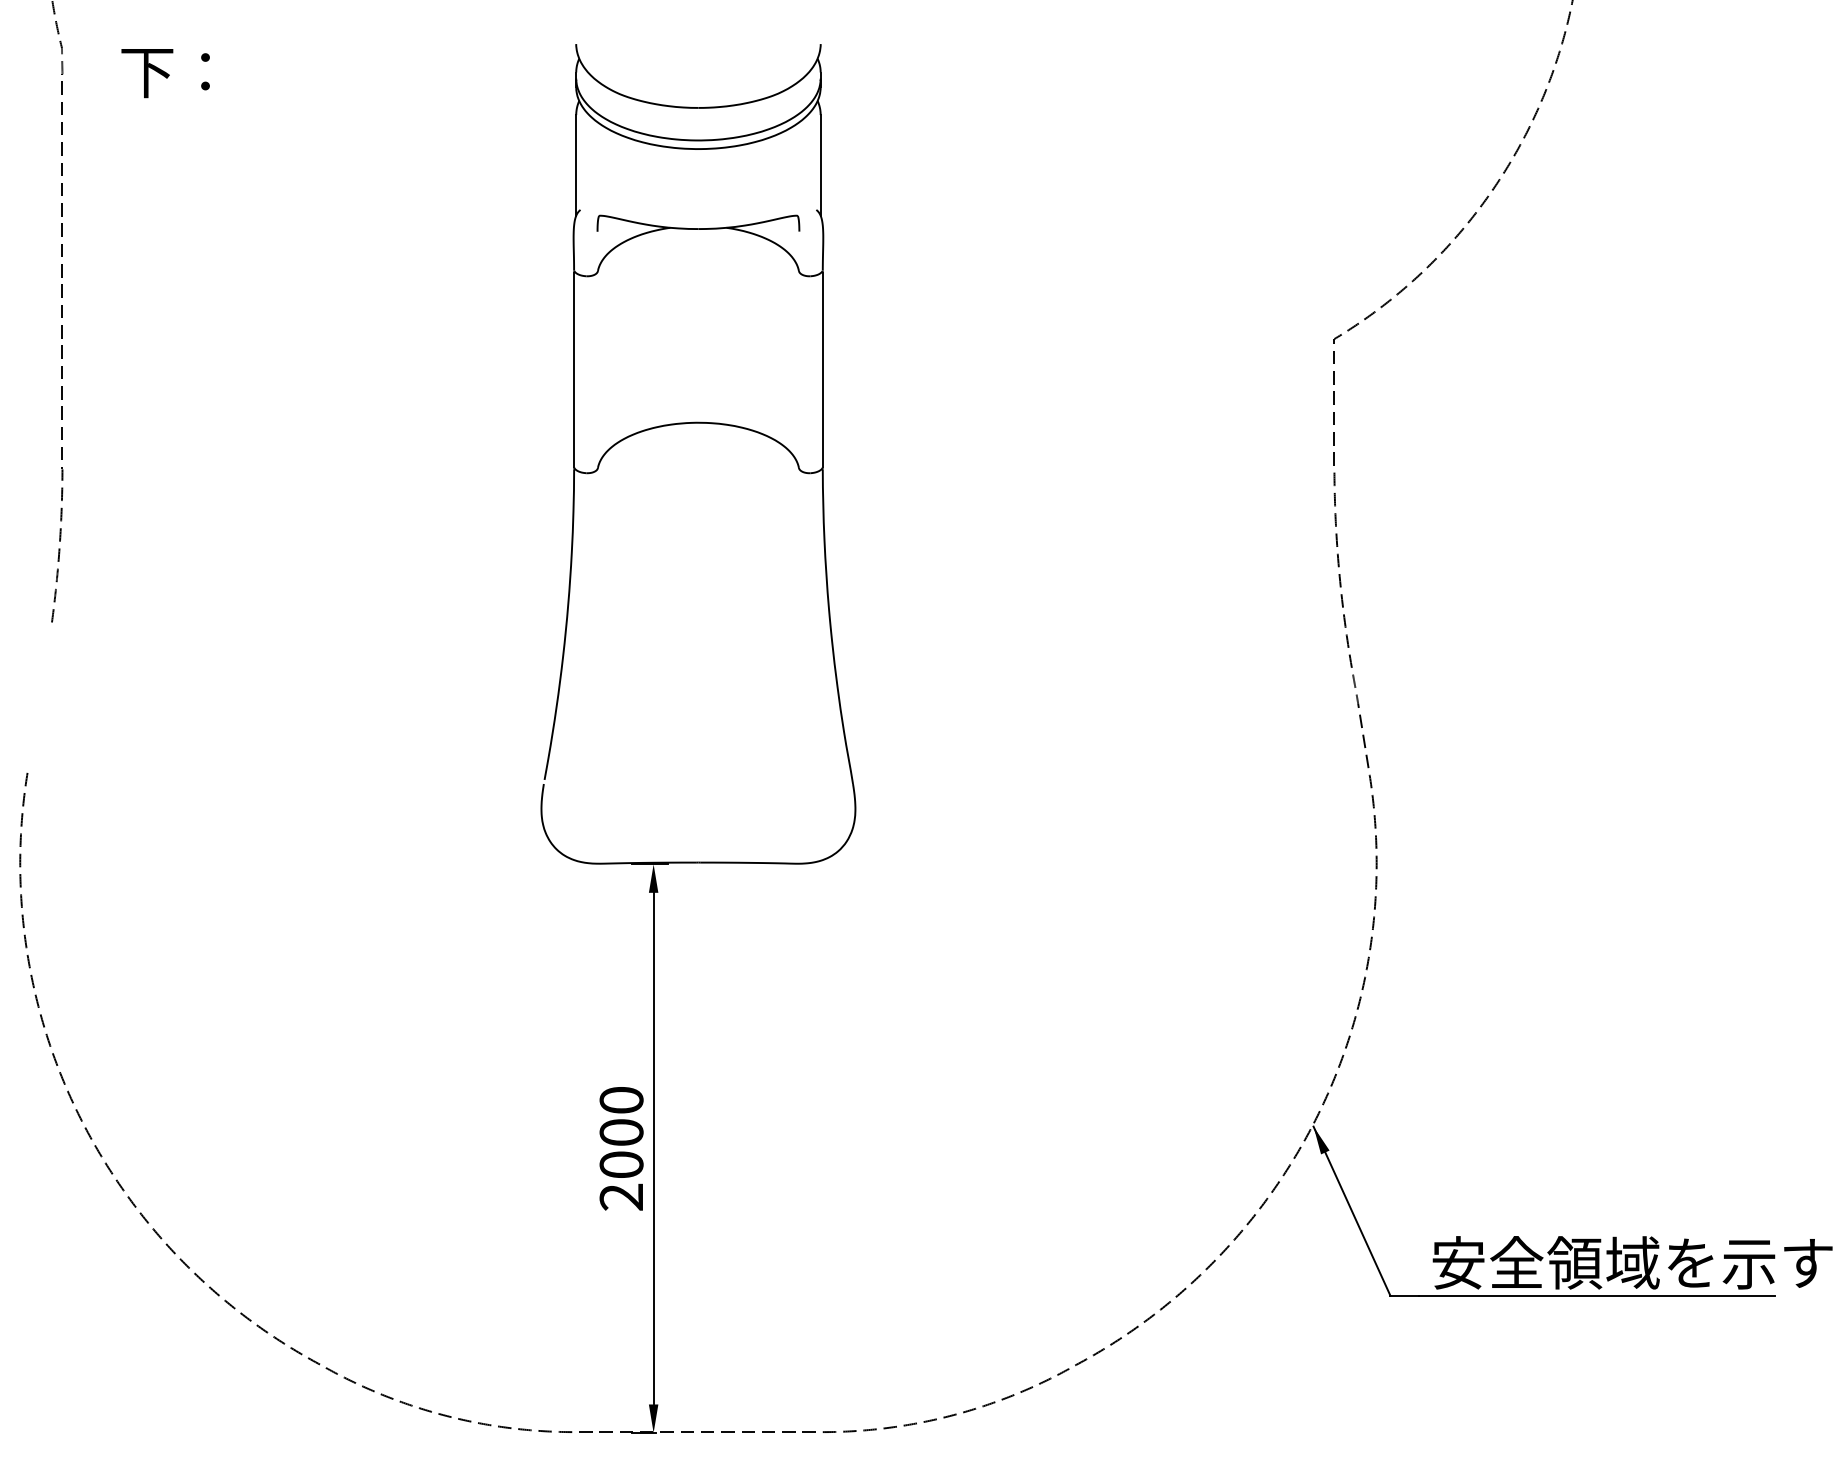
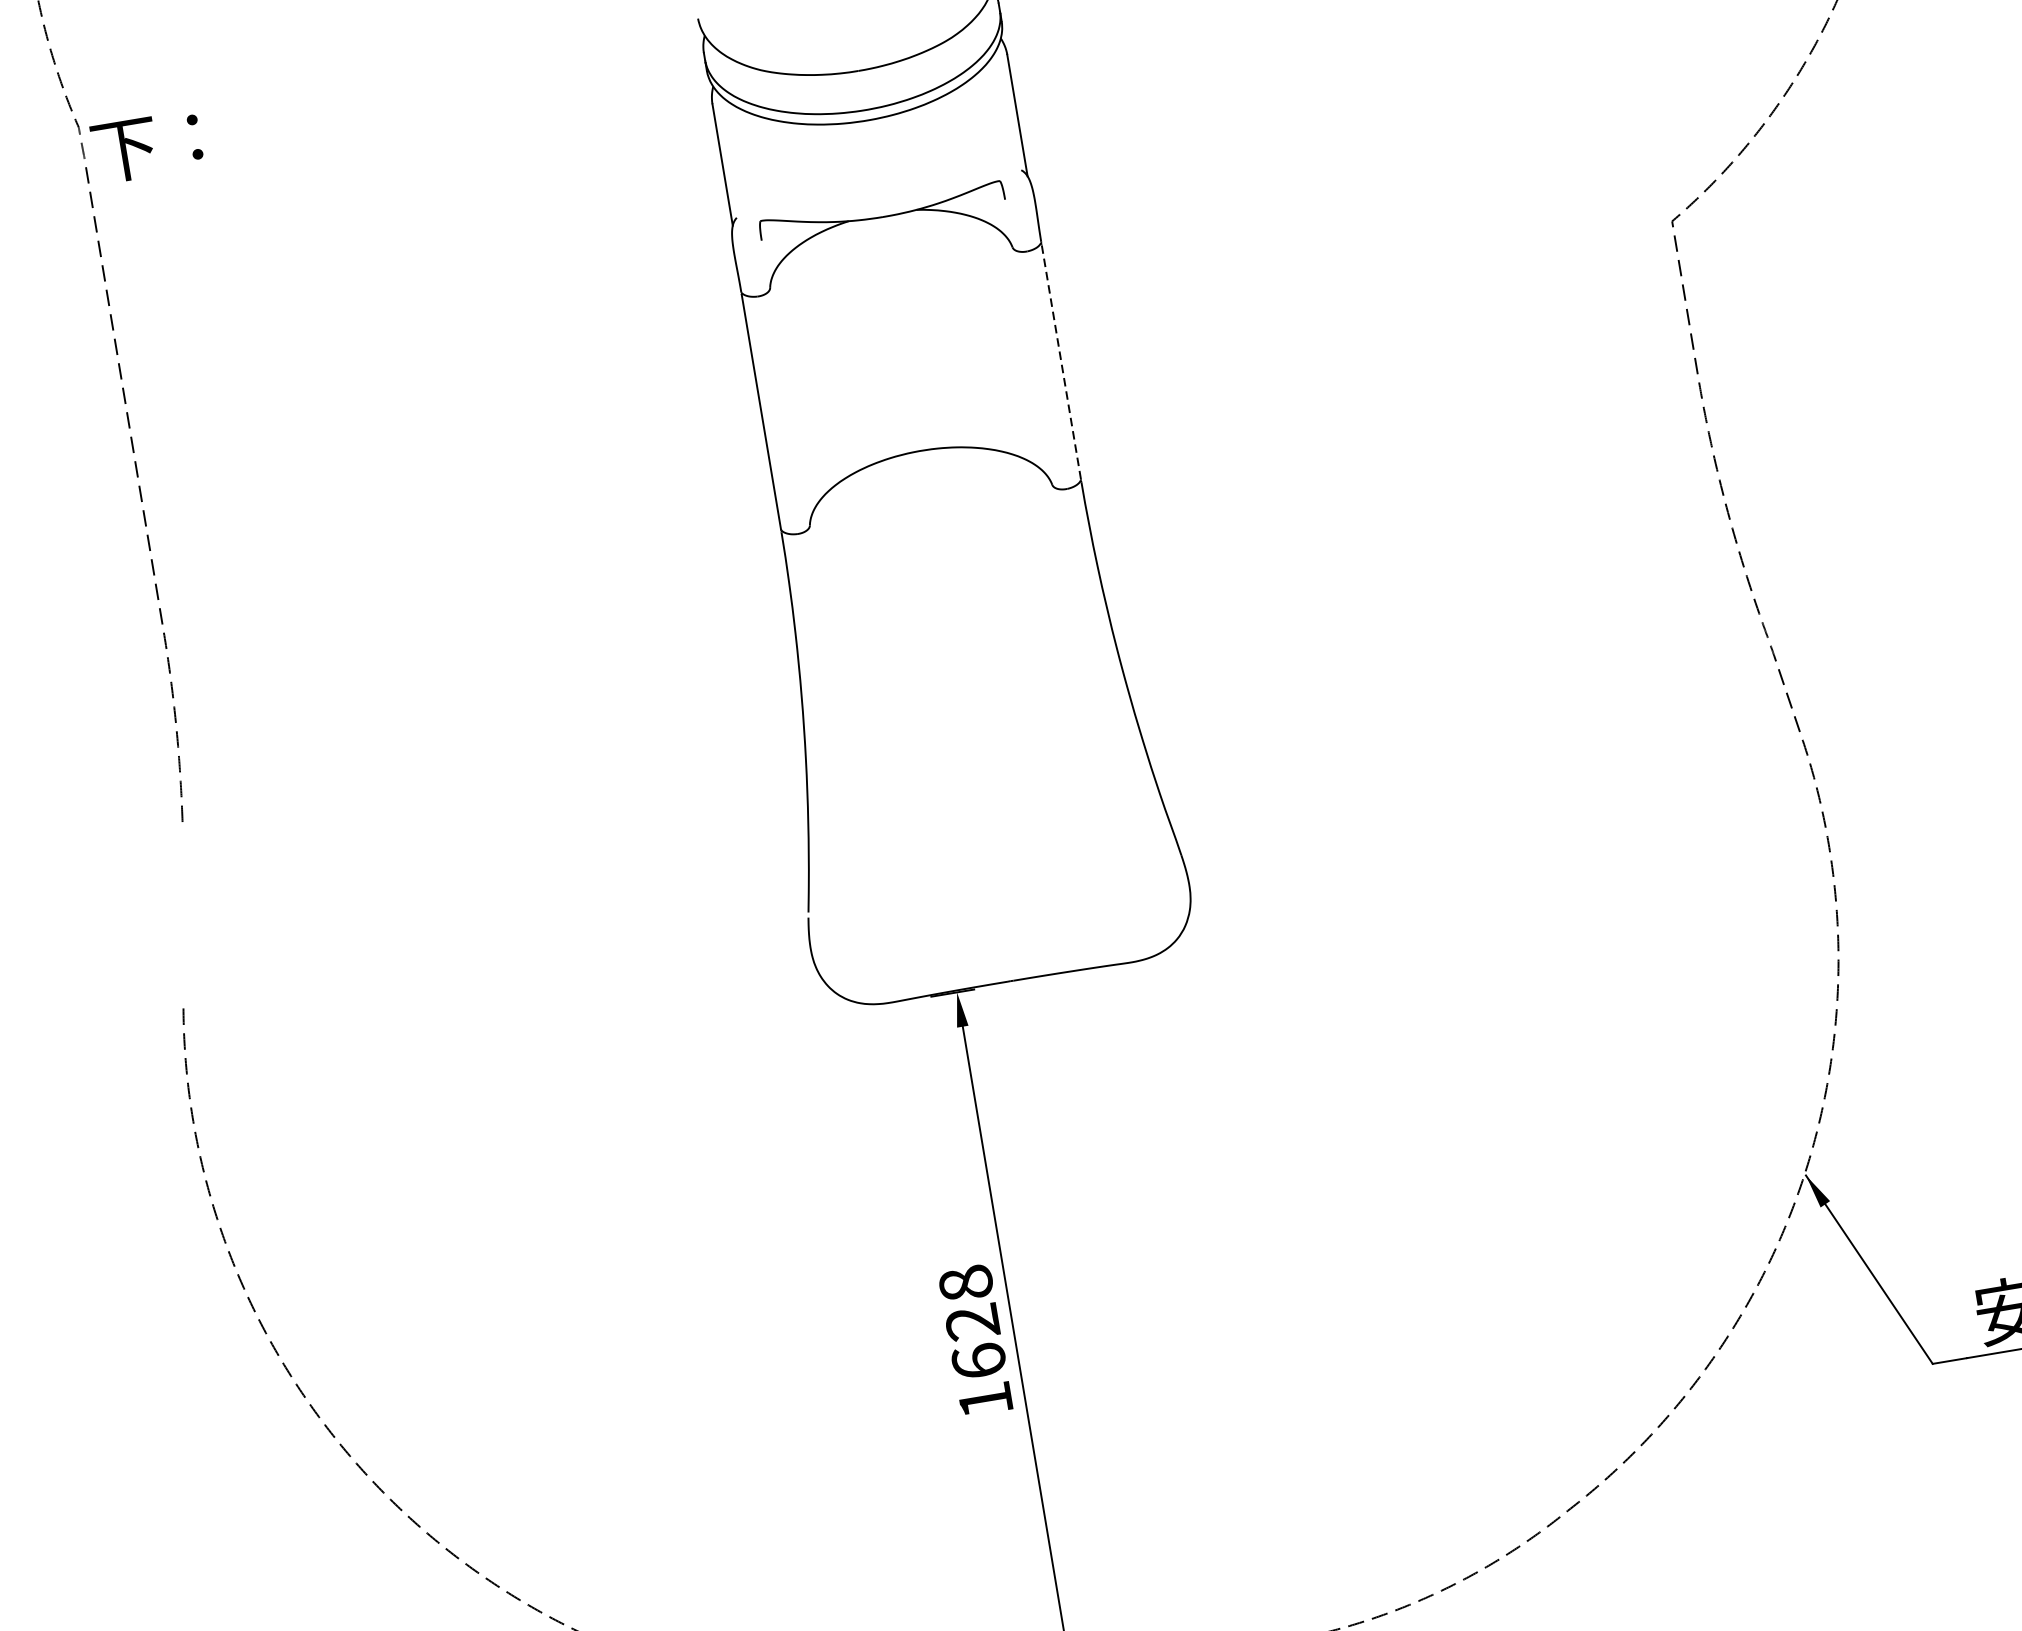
text: (165, 73) -> (147, 147), moved
line: (822, 369) -> (1060, 361), solid -> dashed
text: (621, 1148) -> (975, 1341), 2000 -> 1628

